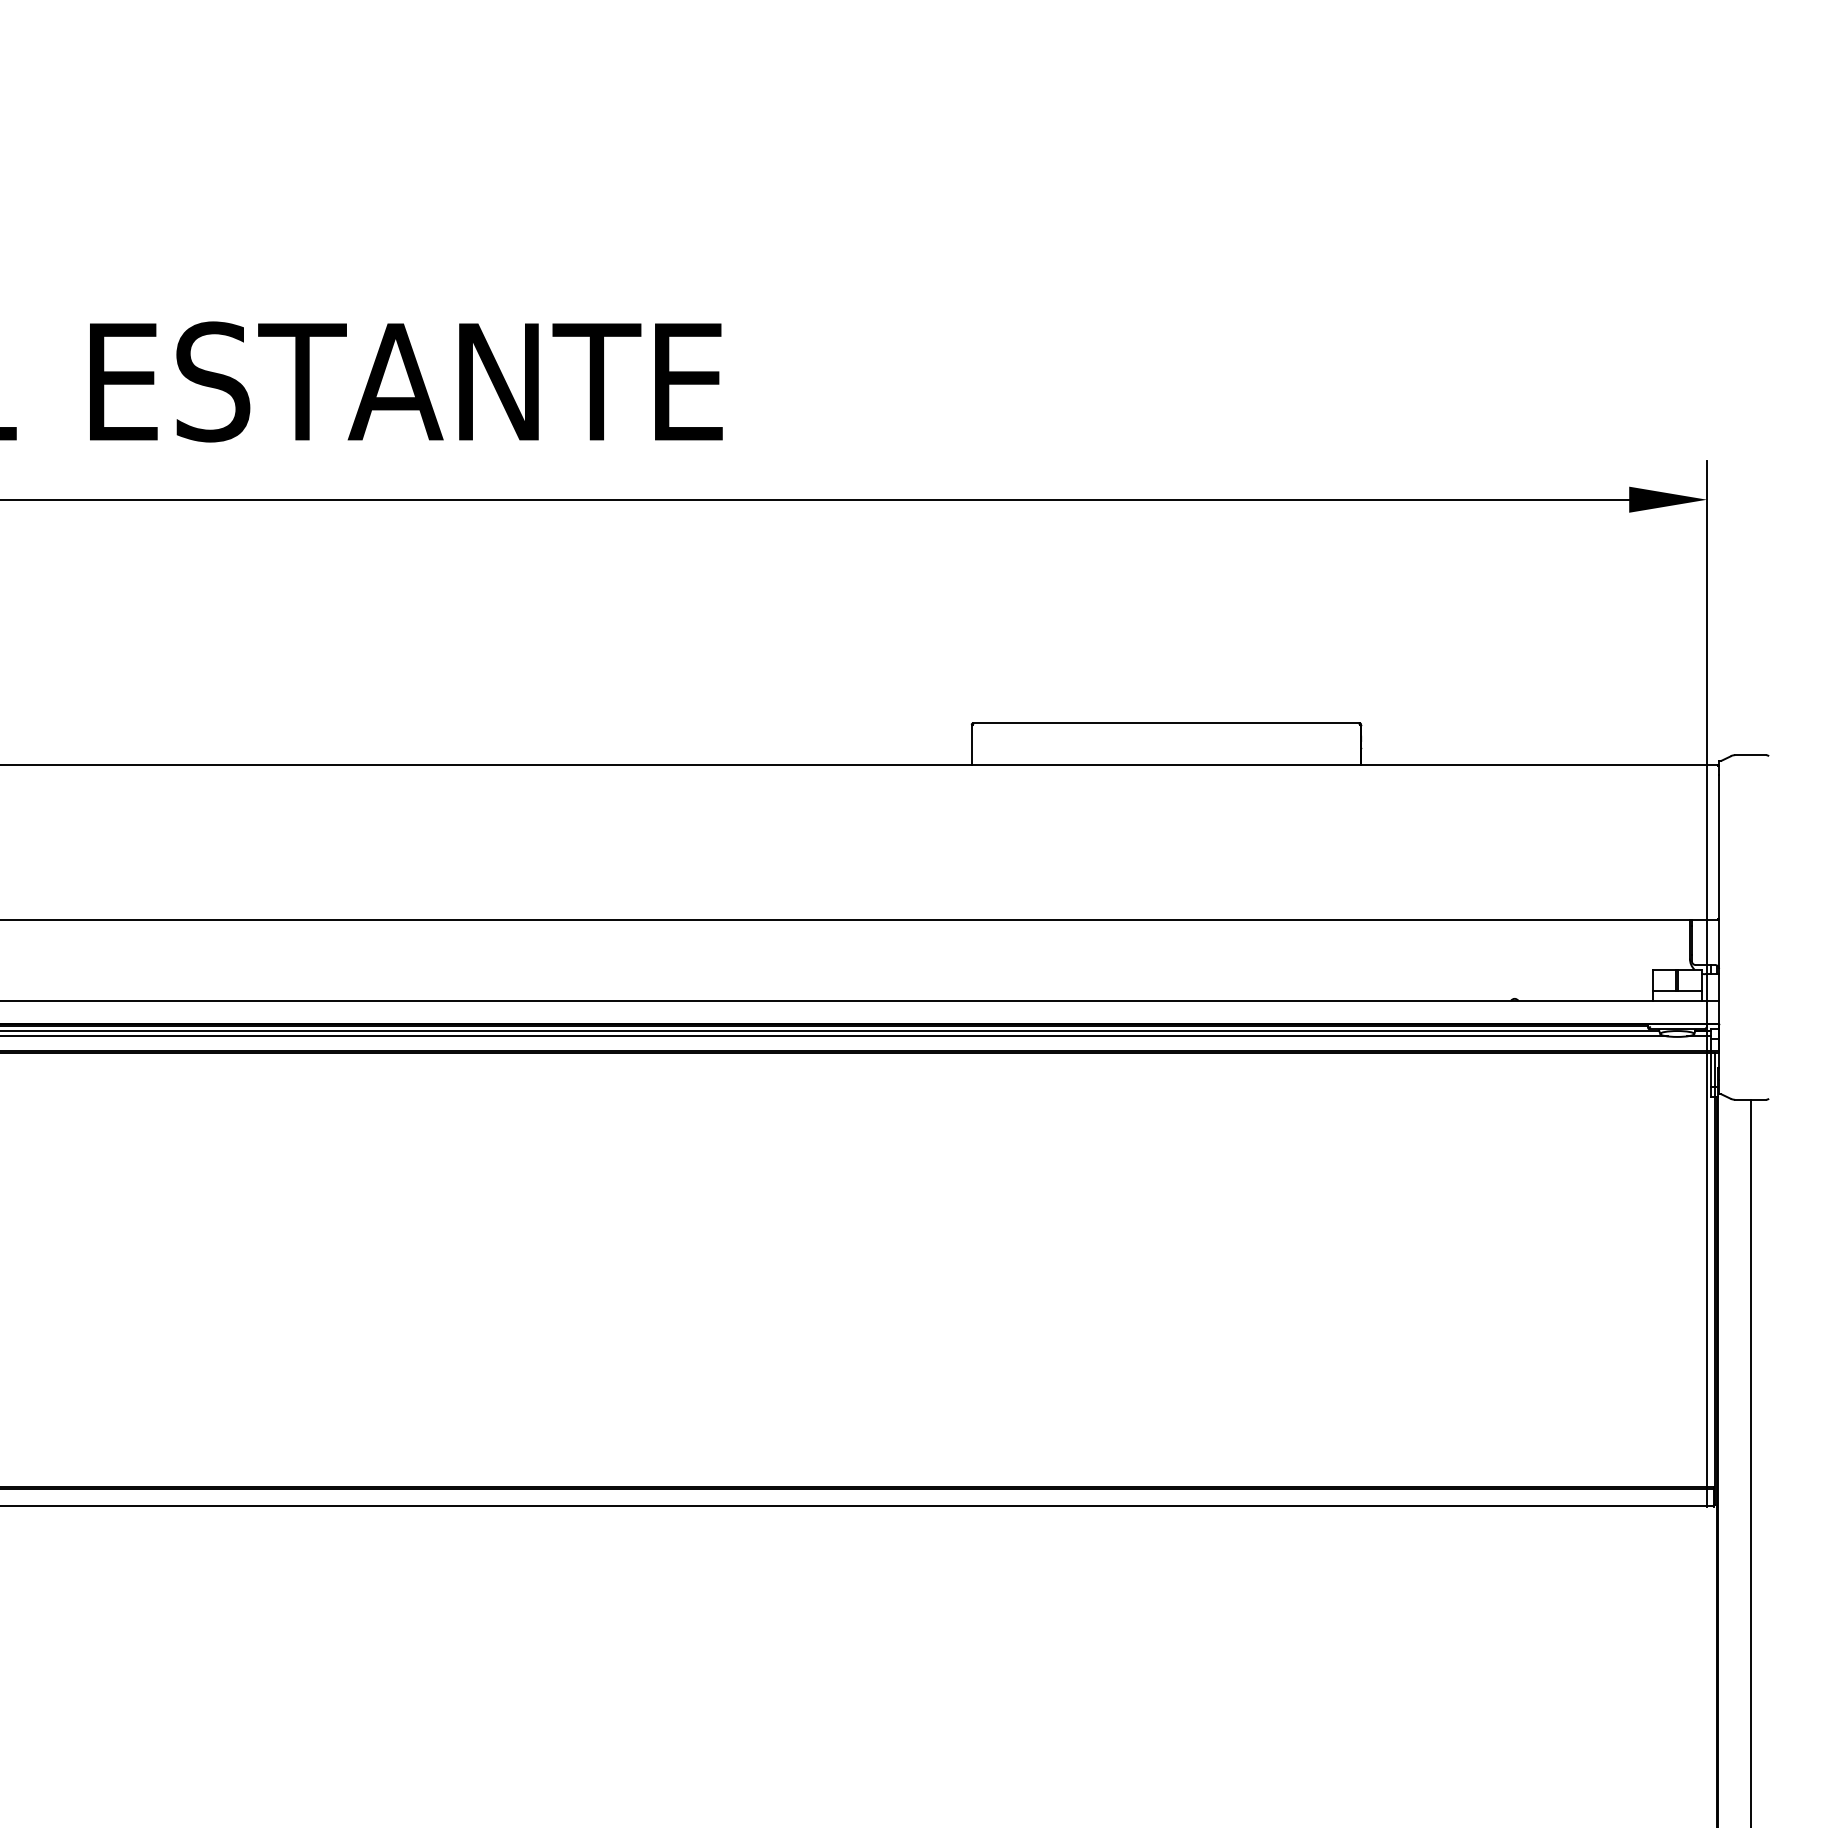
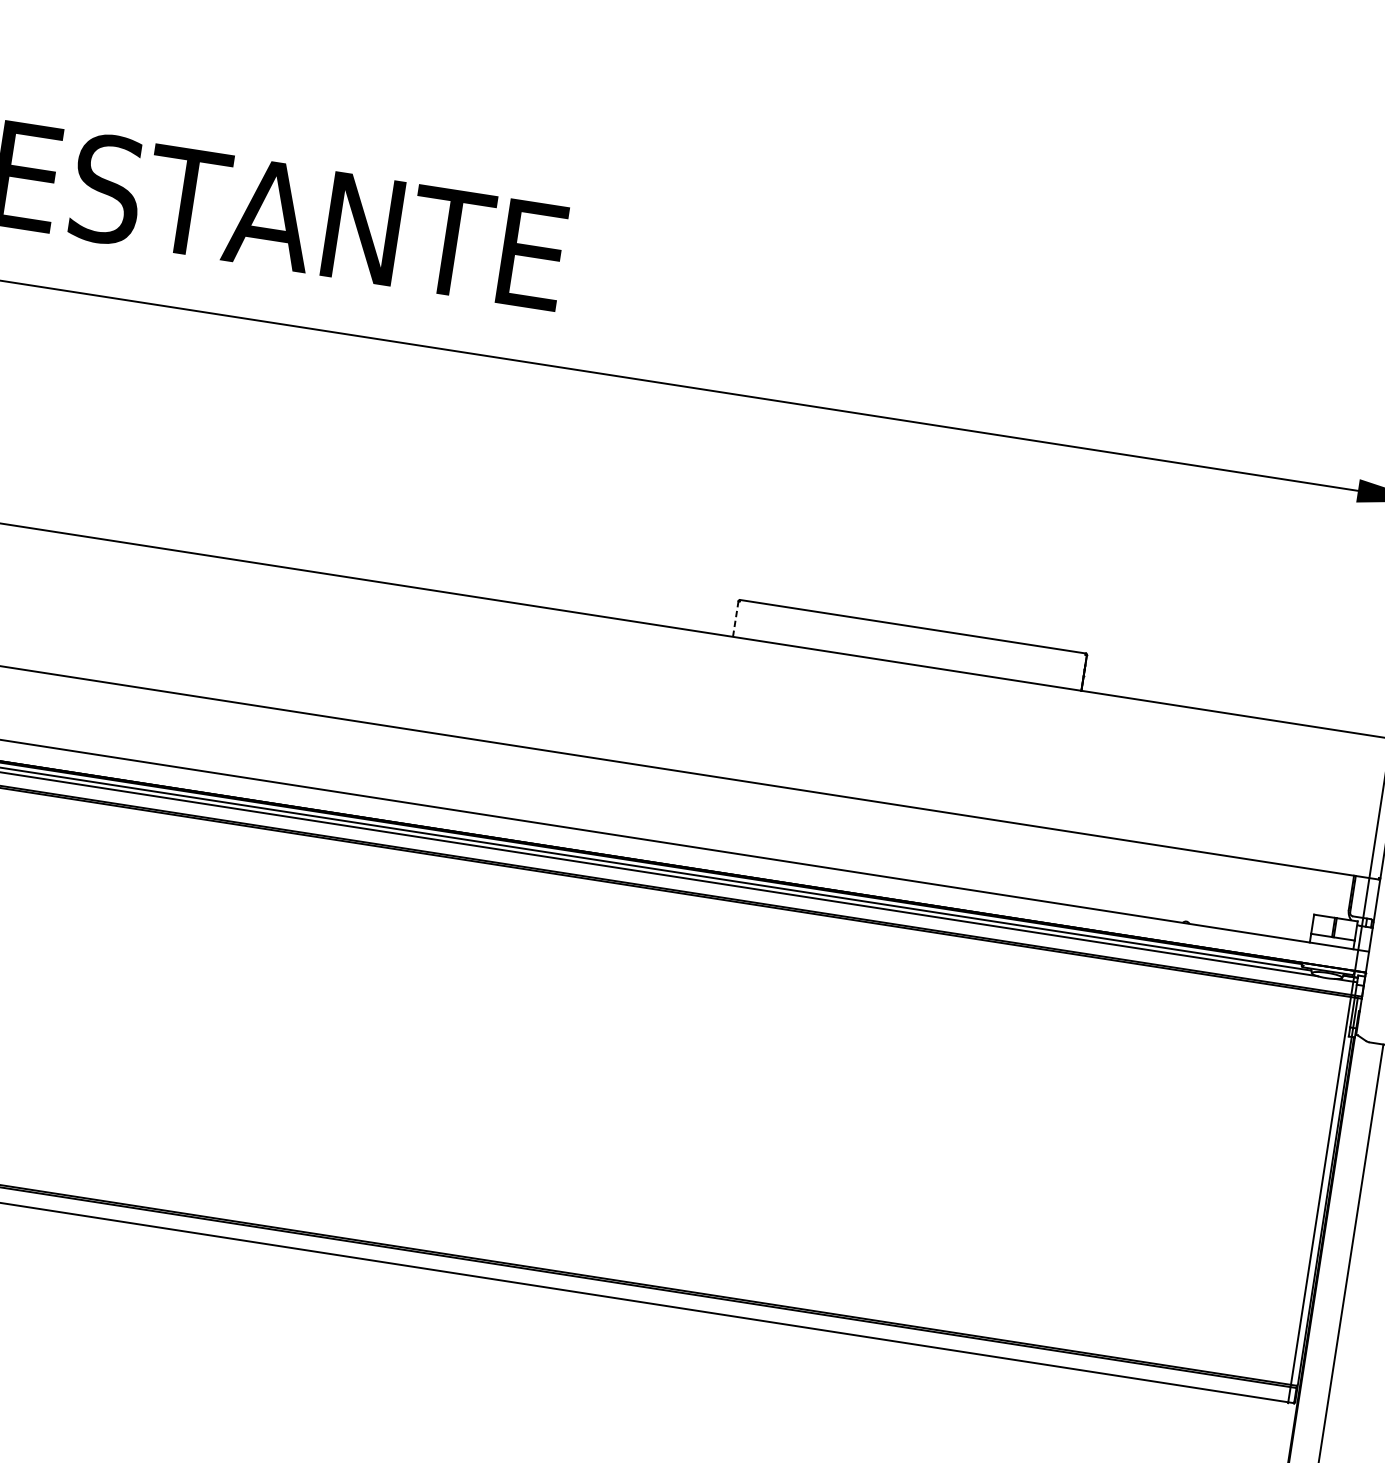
line: (971, 744) -> (735, 618), solid -> dashed

